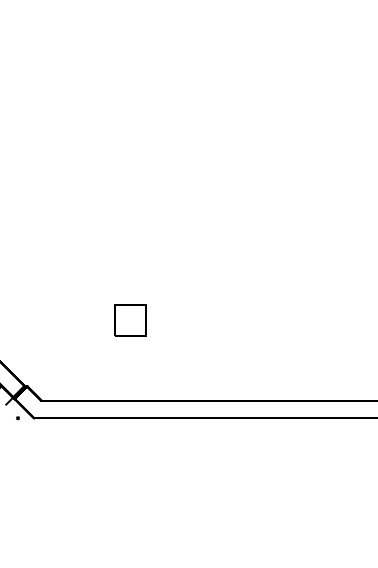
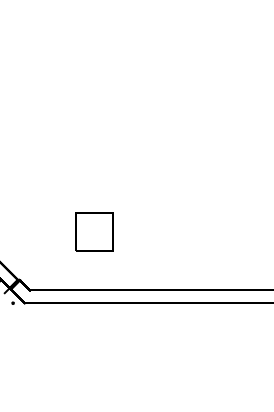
part: (129, 319) -> (93, 231), size x1.67

